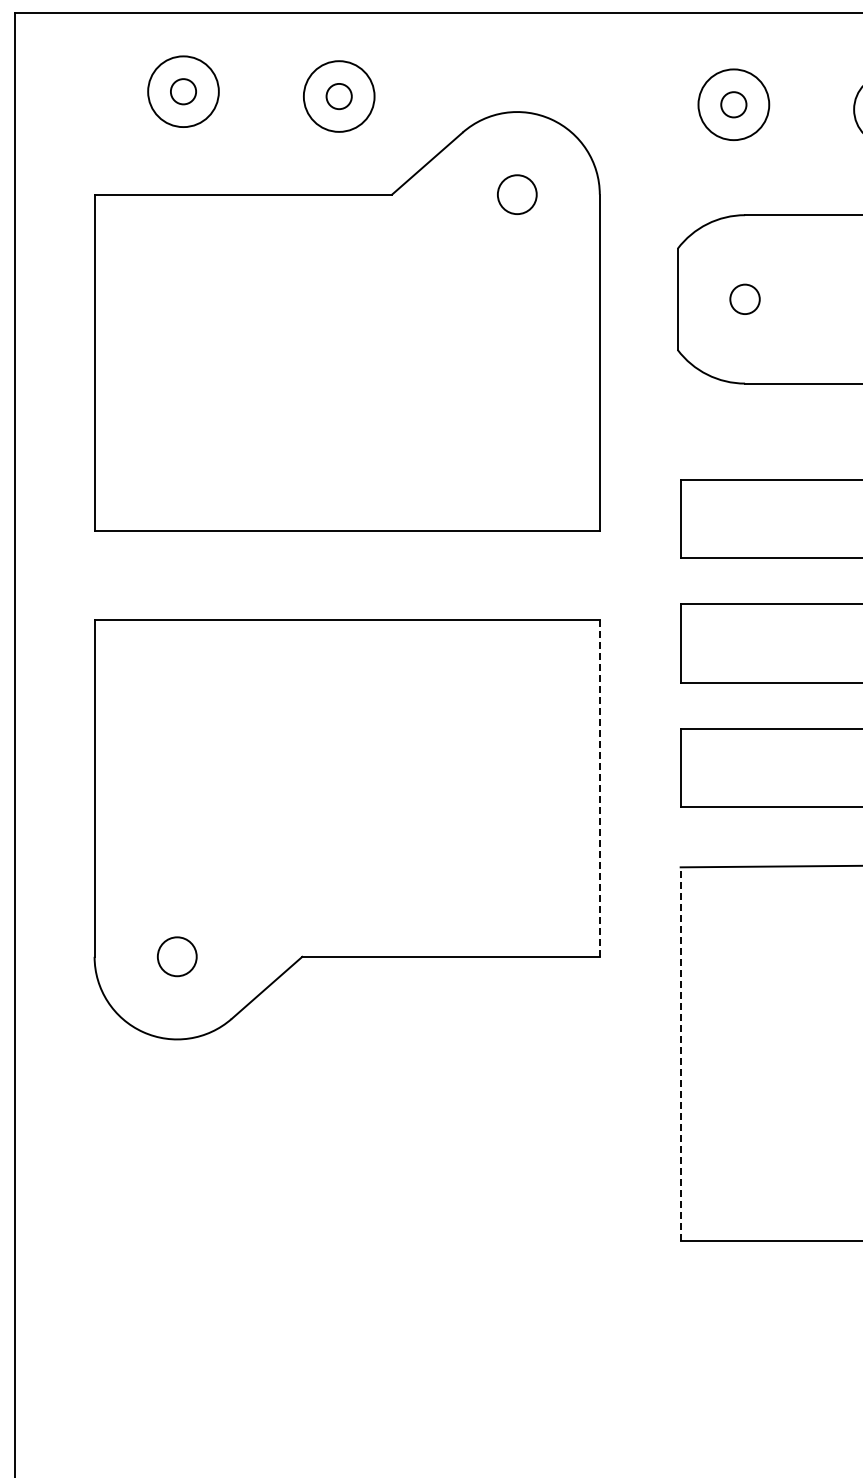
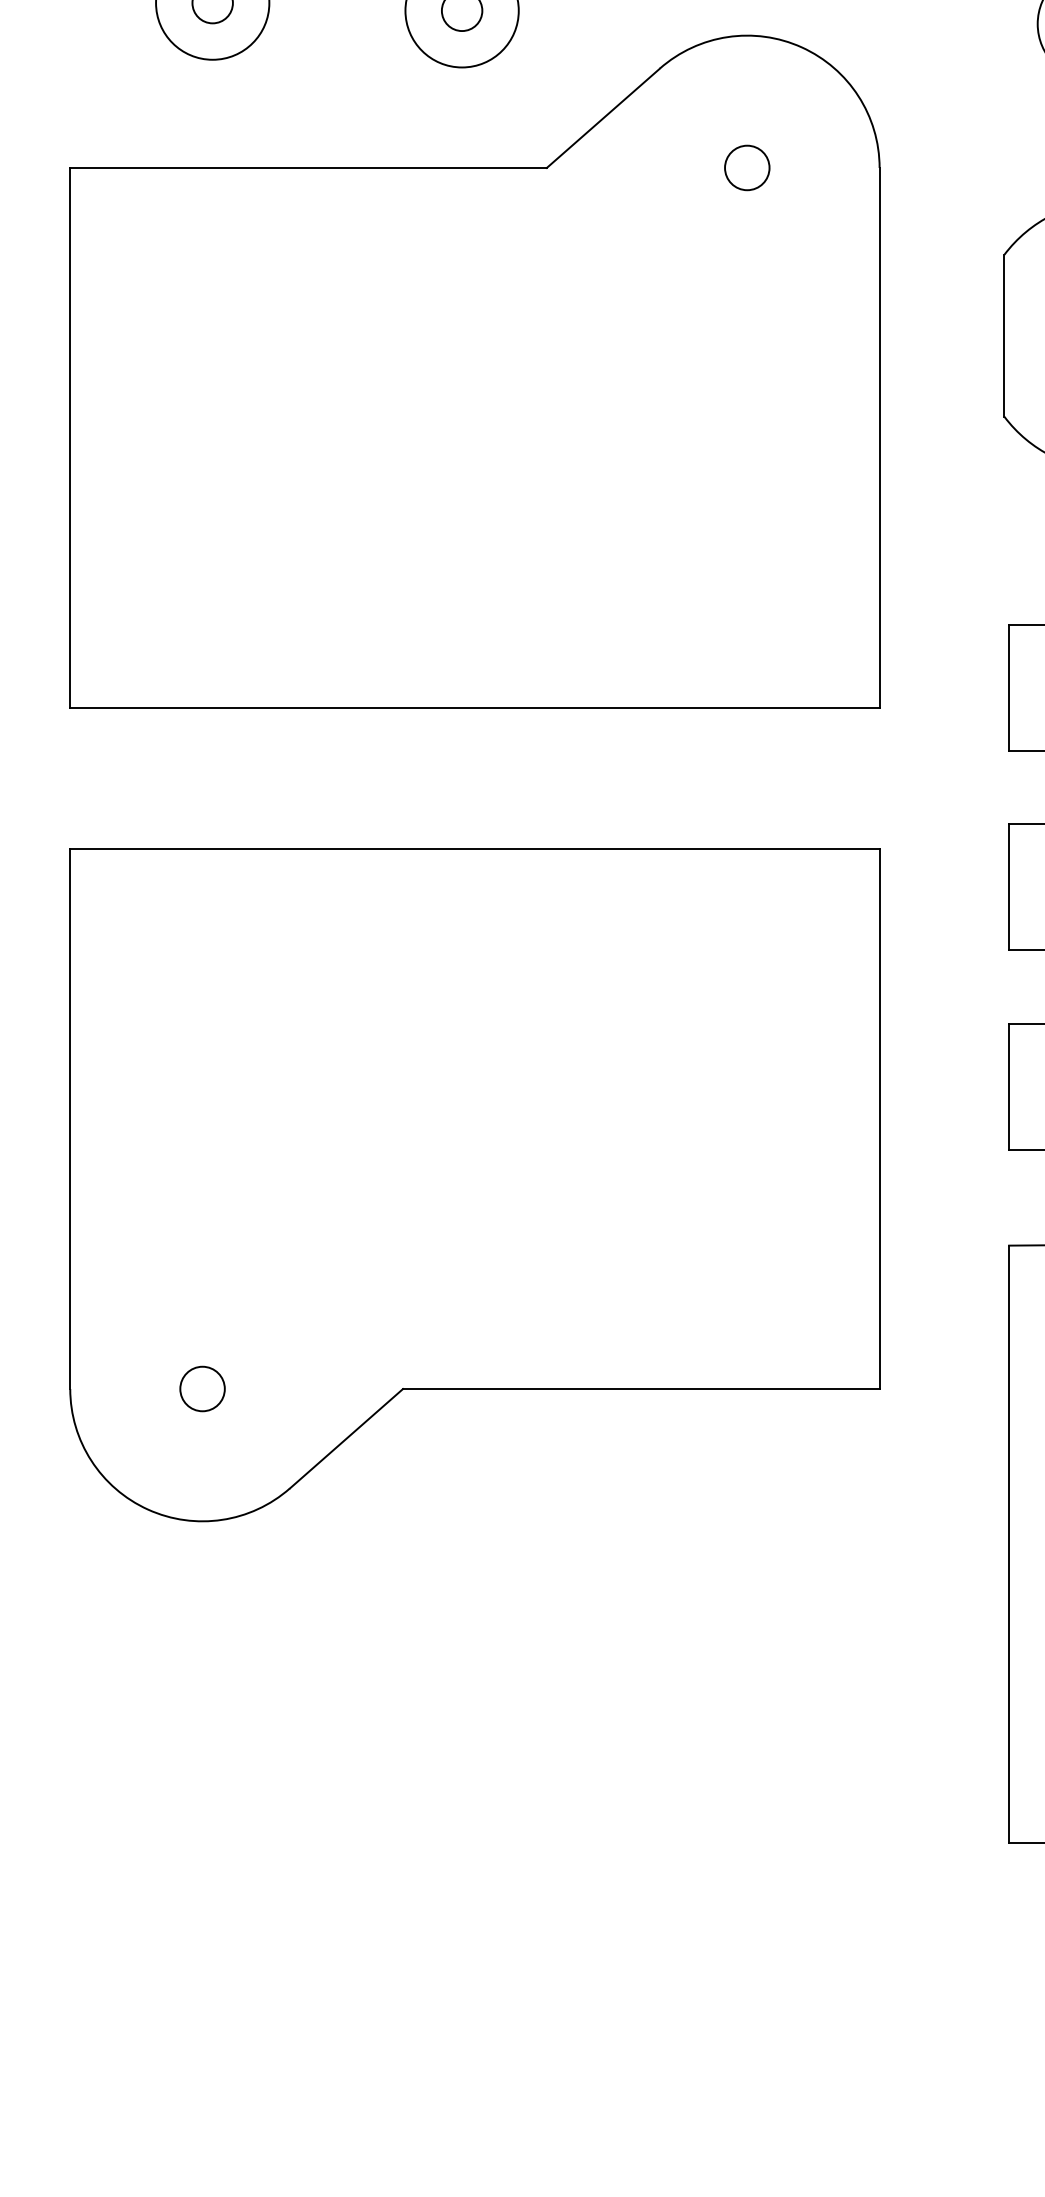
circle: (516, 194) -> (746, 167), size x0.71
line: (599, 788) -> (879, 1119), dashed -> solid
circle: (176, 956) -> (201, 1388), size x0.71
line: (680, 1053) -> (1008, 1543), dashed -> solid

